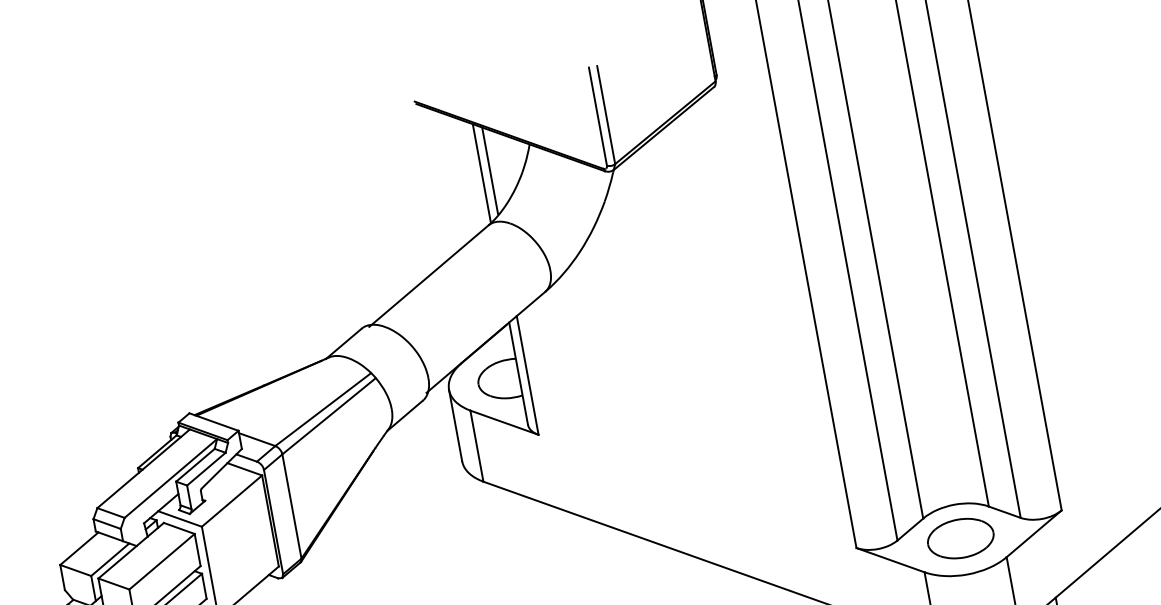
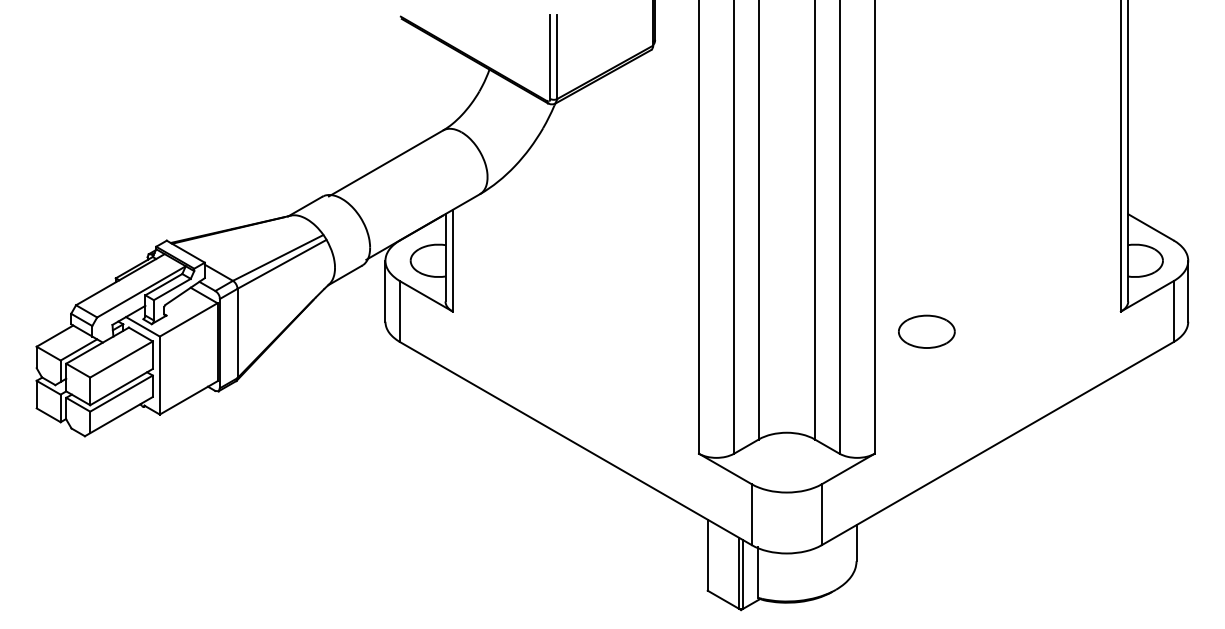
line: (489, 170) -> (452, 85), removed
line: (481, 173) -> (445, 86), removed
part: (960, 538) -> (926, 331), moved

